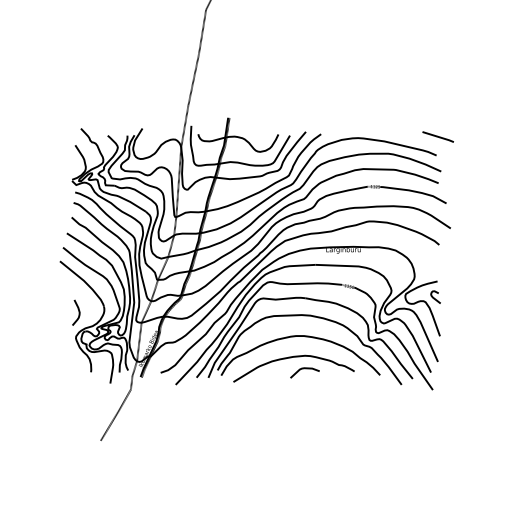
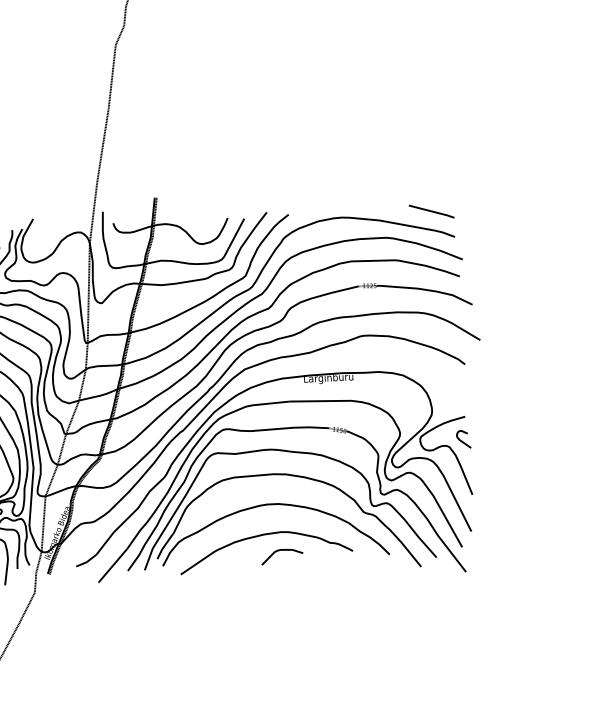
line: (437, 136) -> (430, 210), moved

